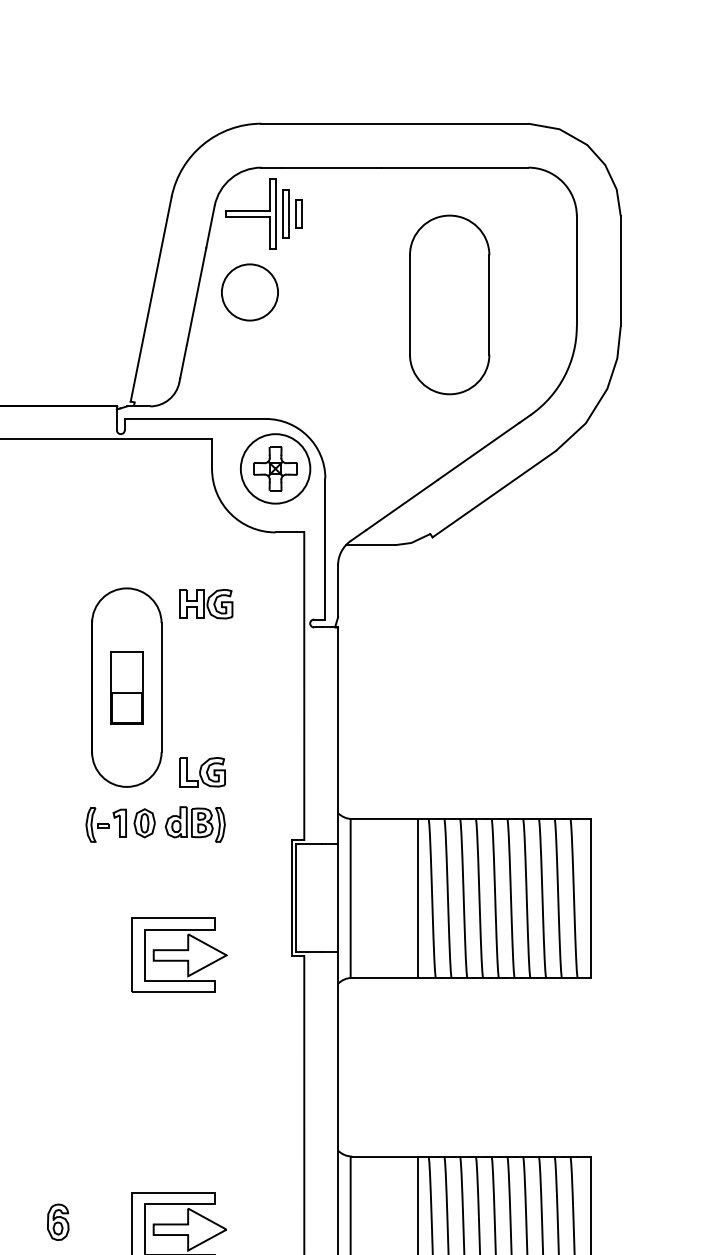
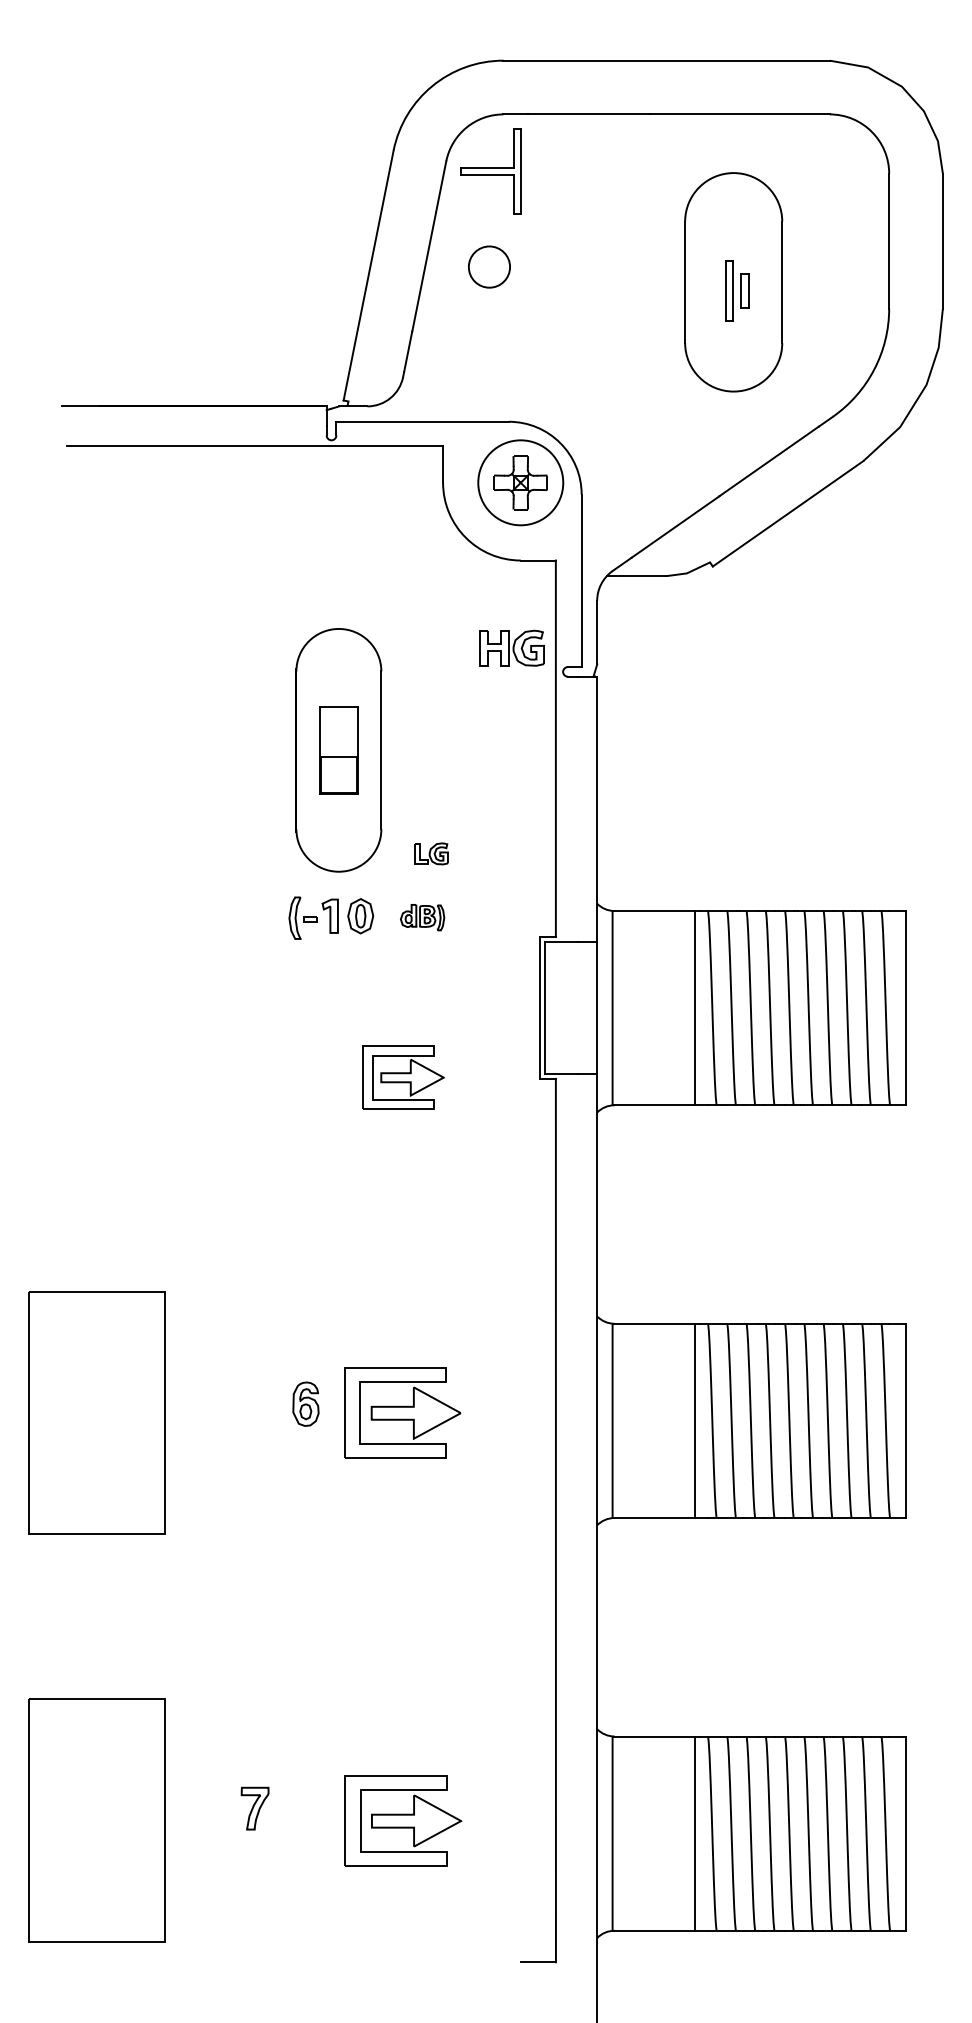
part: (292, 213) -> (737, 290), moved
circle: (250, 292) -> (489, 266), size x0.6
part: (205, 603) -> (511, 647), moved
part: (202, 772) -> (431, 853), size x0.6
part: (195, 824) -> (422, 917), size x0.6
part: (179, 955) -> (403, 1077), size x0.7
part: (57, 1221) -> (305, 1403), moved

